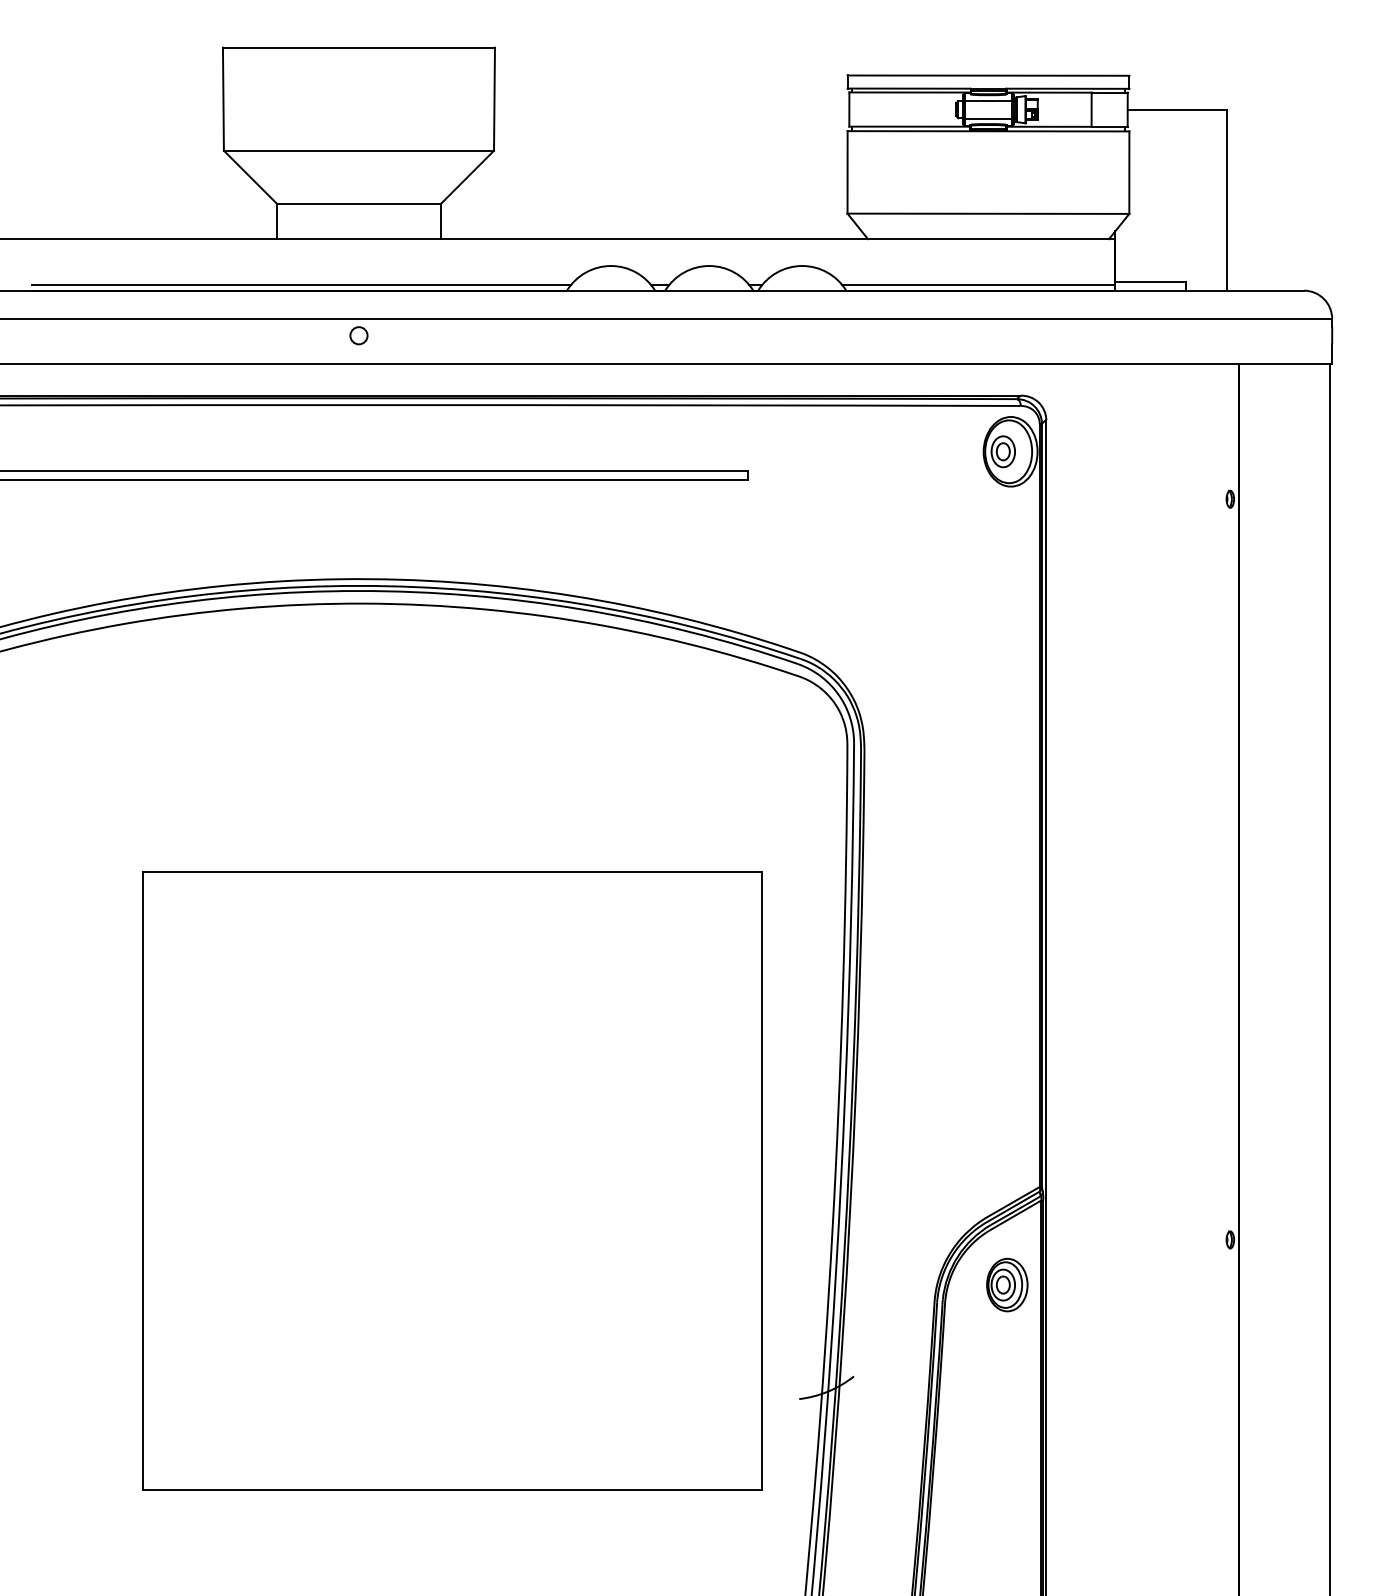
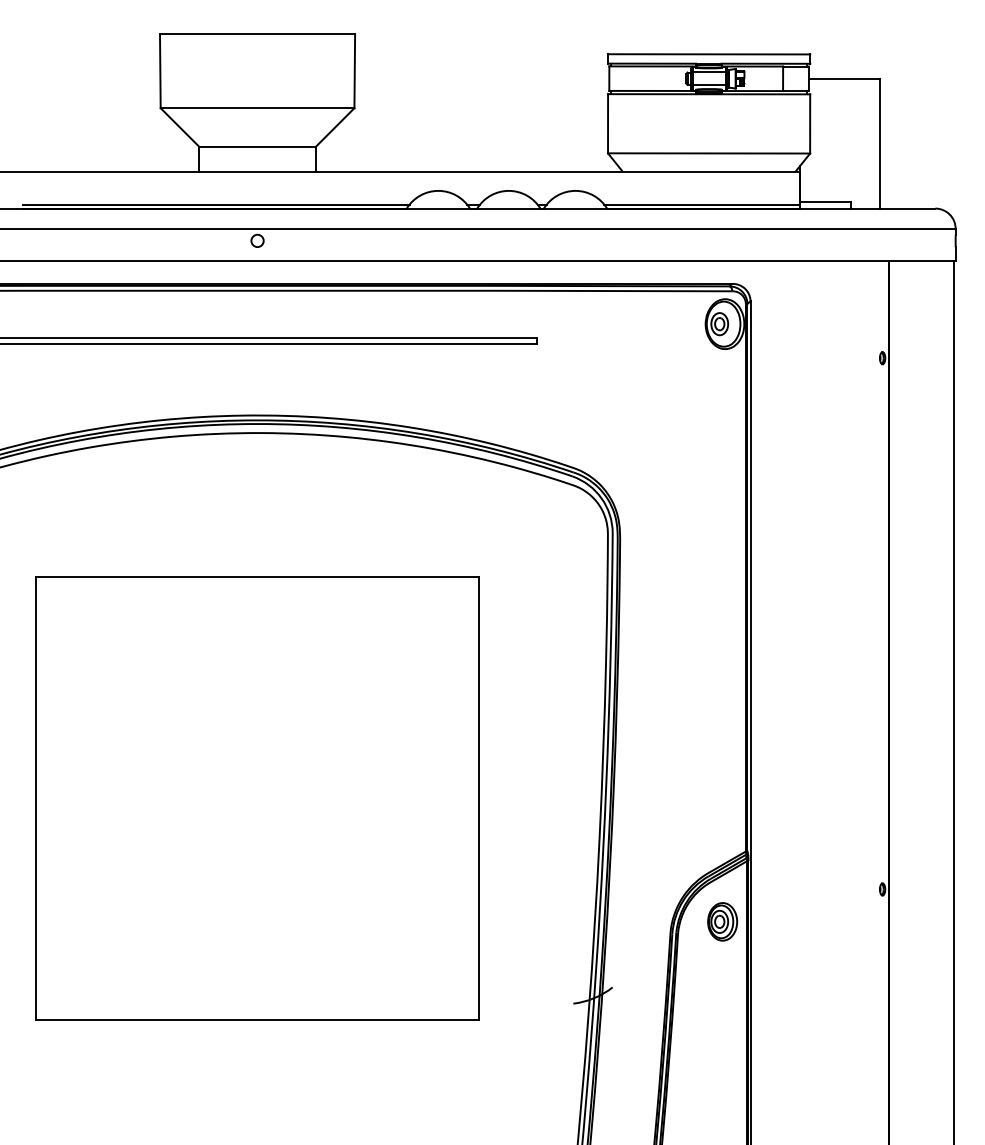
part: (452, 1181) -> (257, 798), moved

